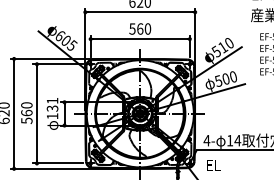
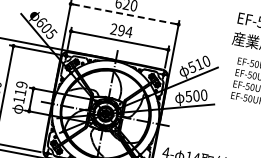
line: (140, 12) -> (124, 14), solid -> dashed
text: (140, 28) -> (121, 30), 560 -> 294
text: (52, 104) -> (21, 88), 131 -> 119

